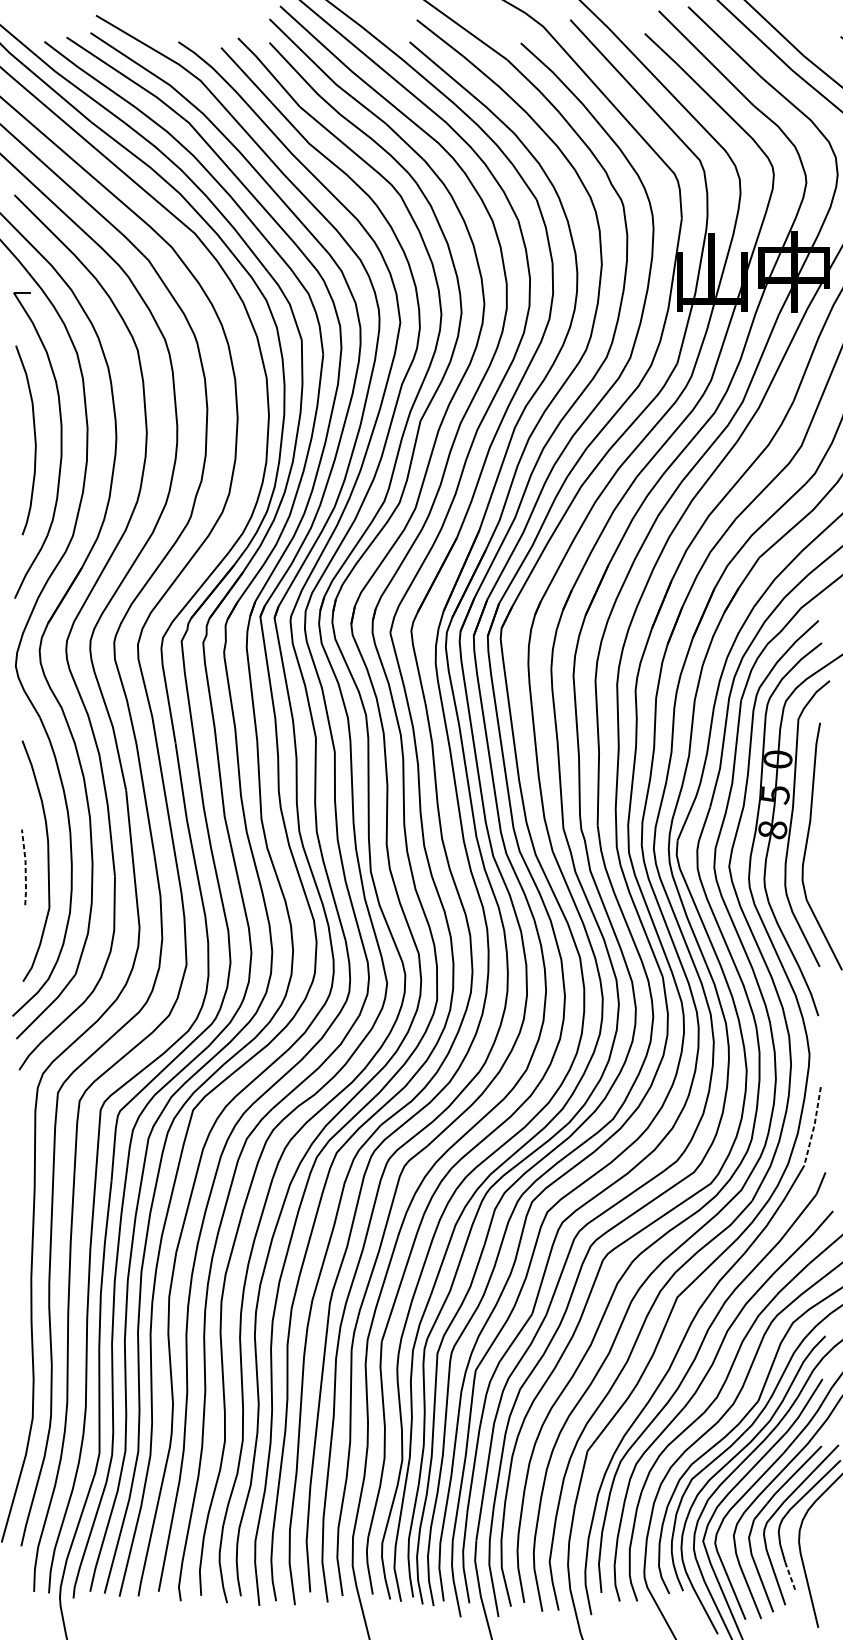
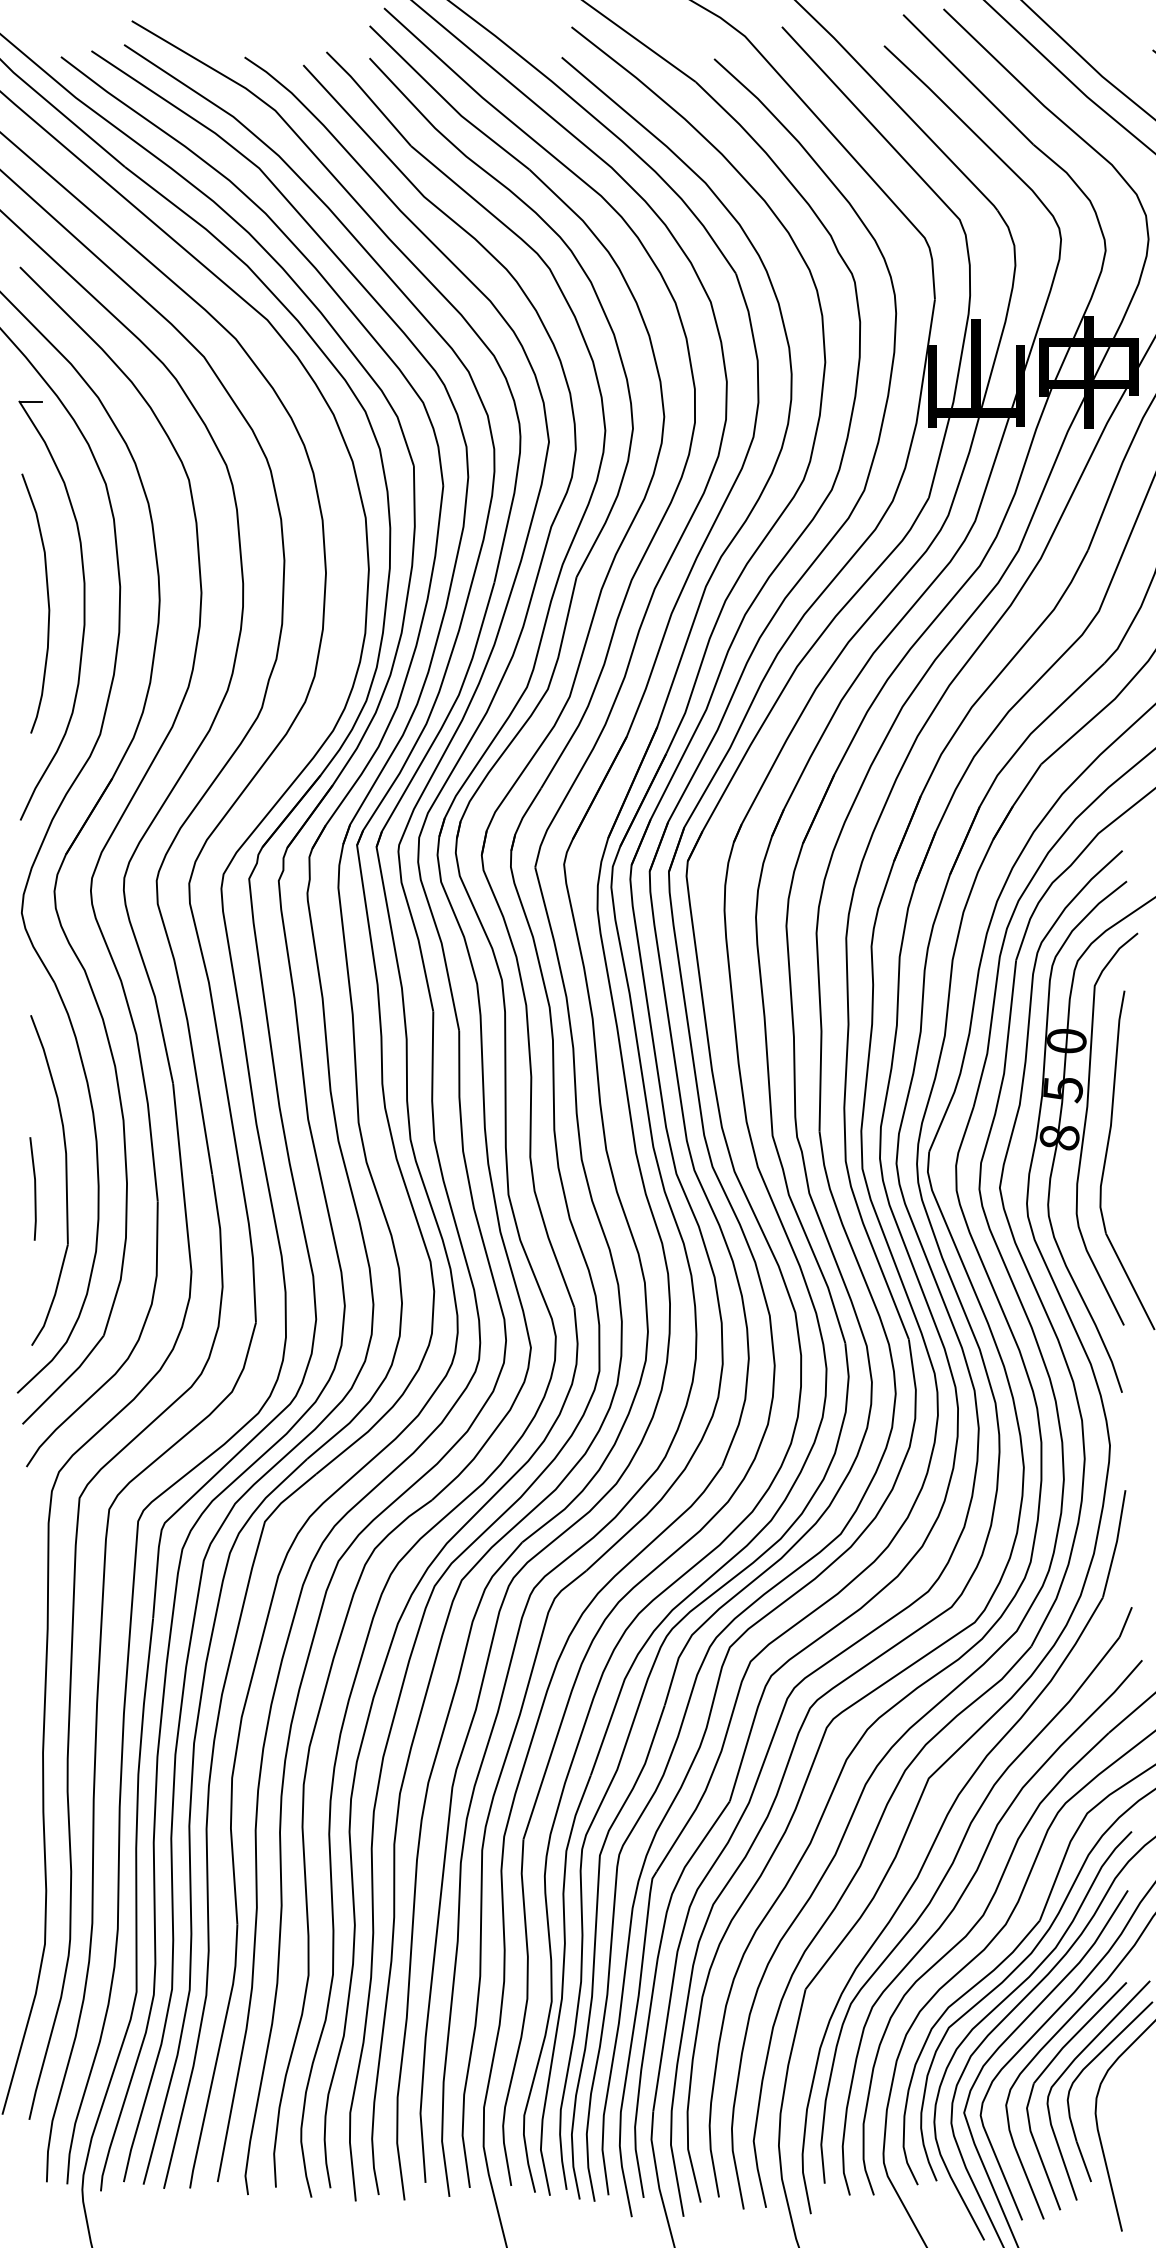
line: (25, 867) -> (35, 1188), dashed -> solid
line: (814, 1126) -> (1116, 1544), dashed -> solid
line: (790, 1577) -> (1084, 2162), dashed -> solid

